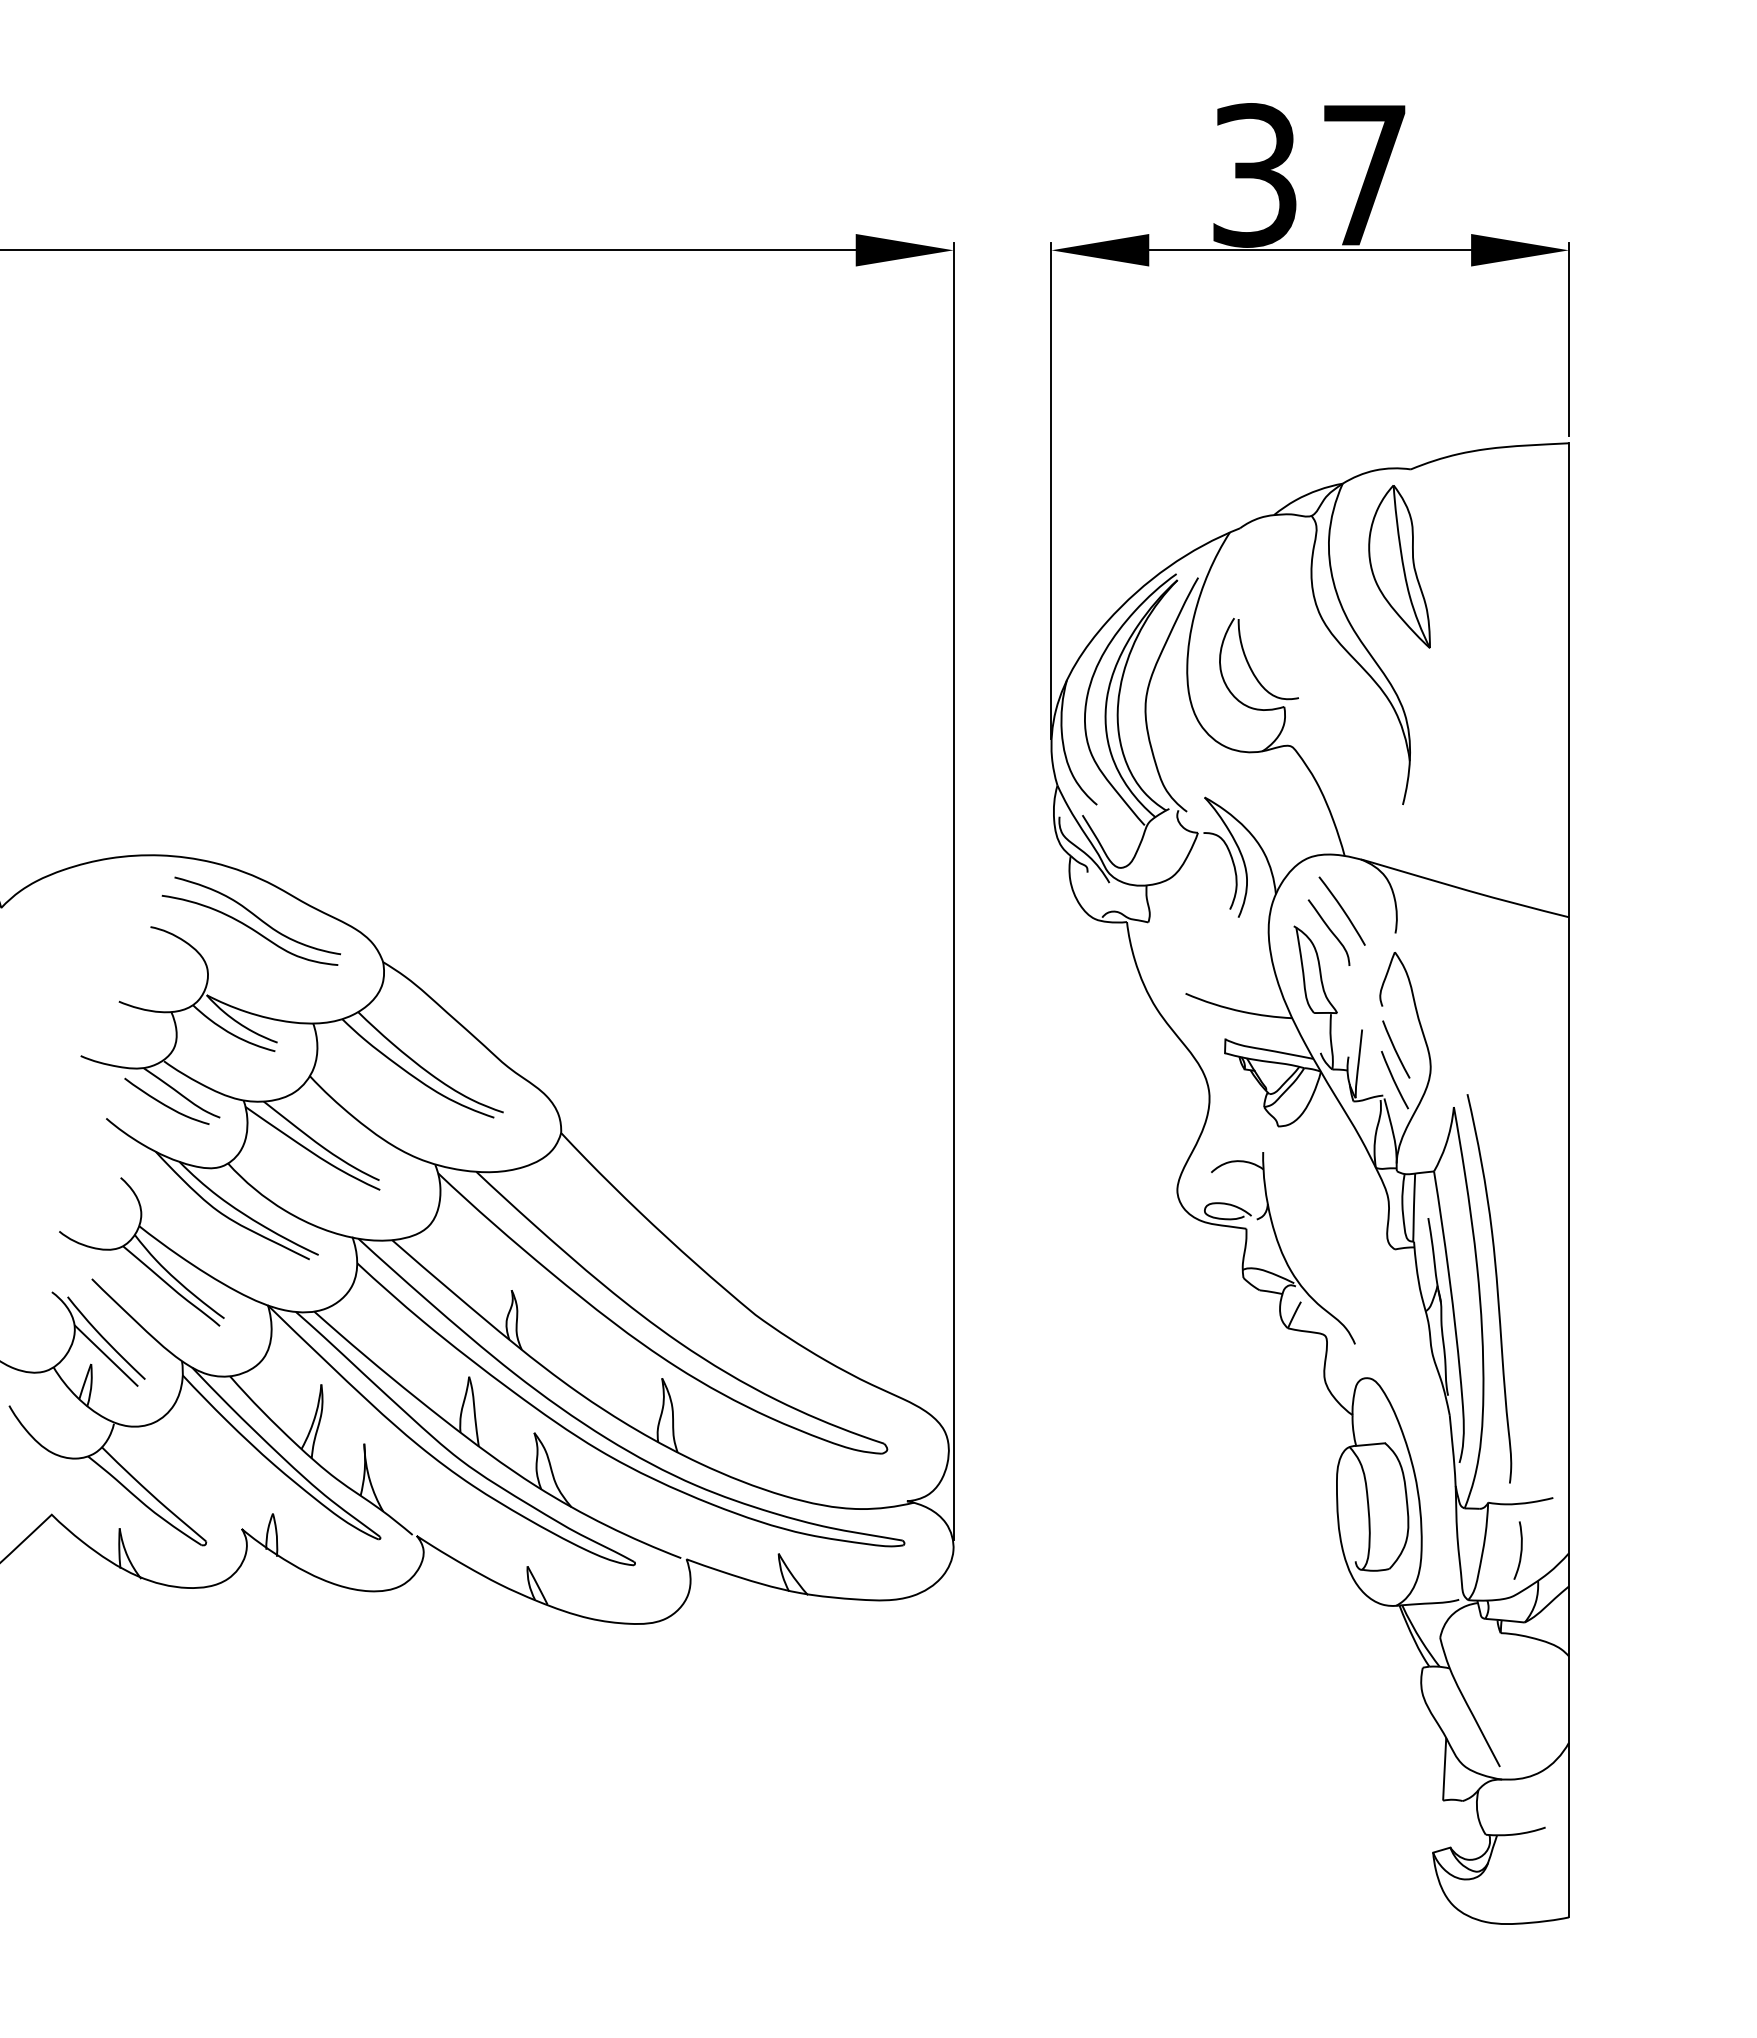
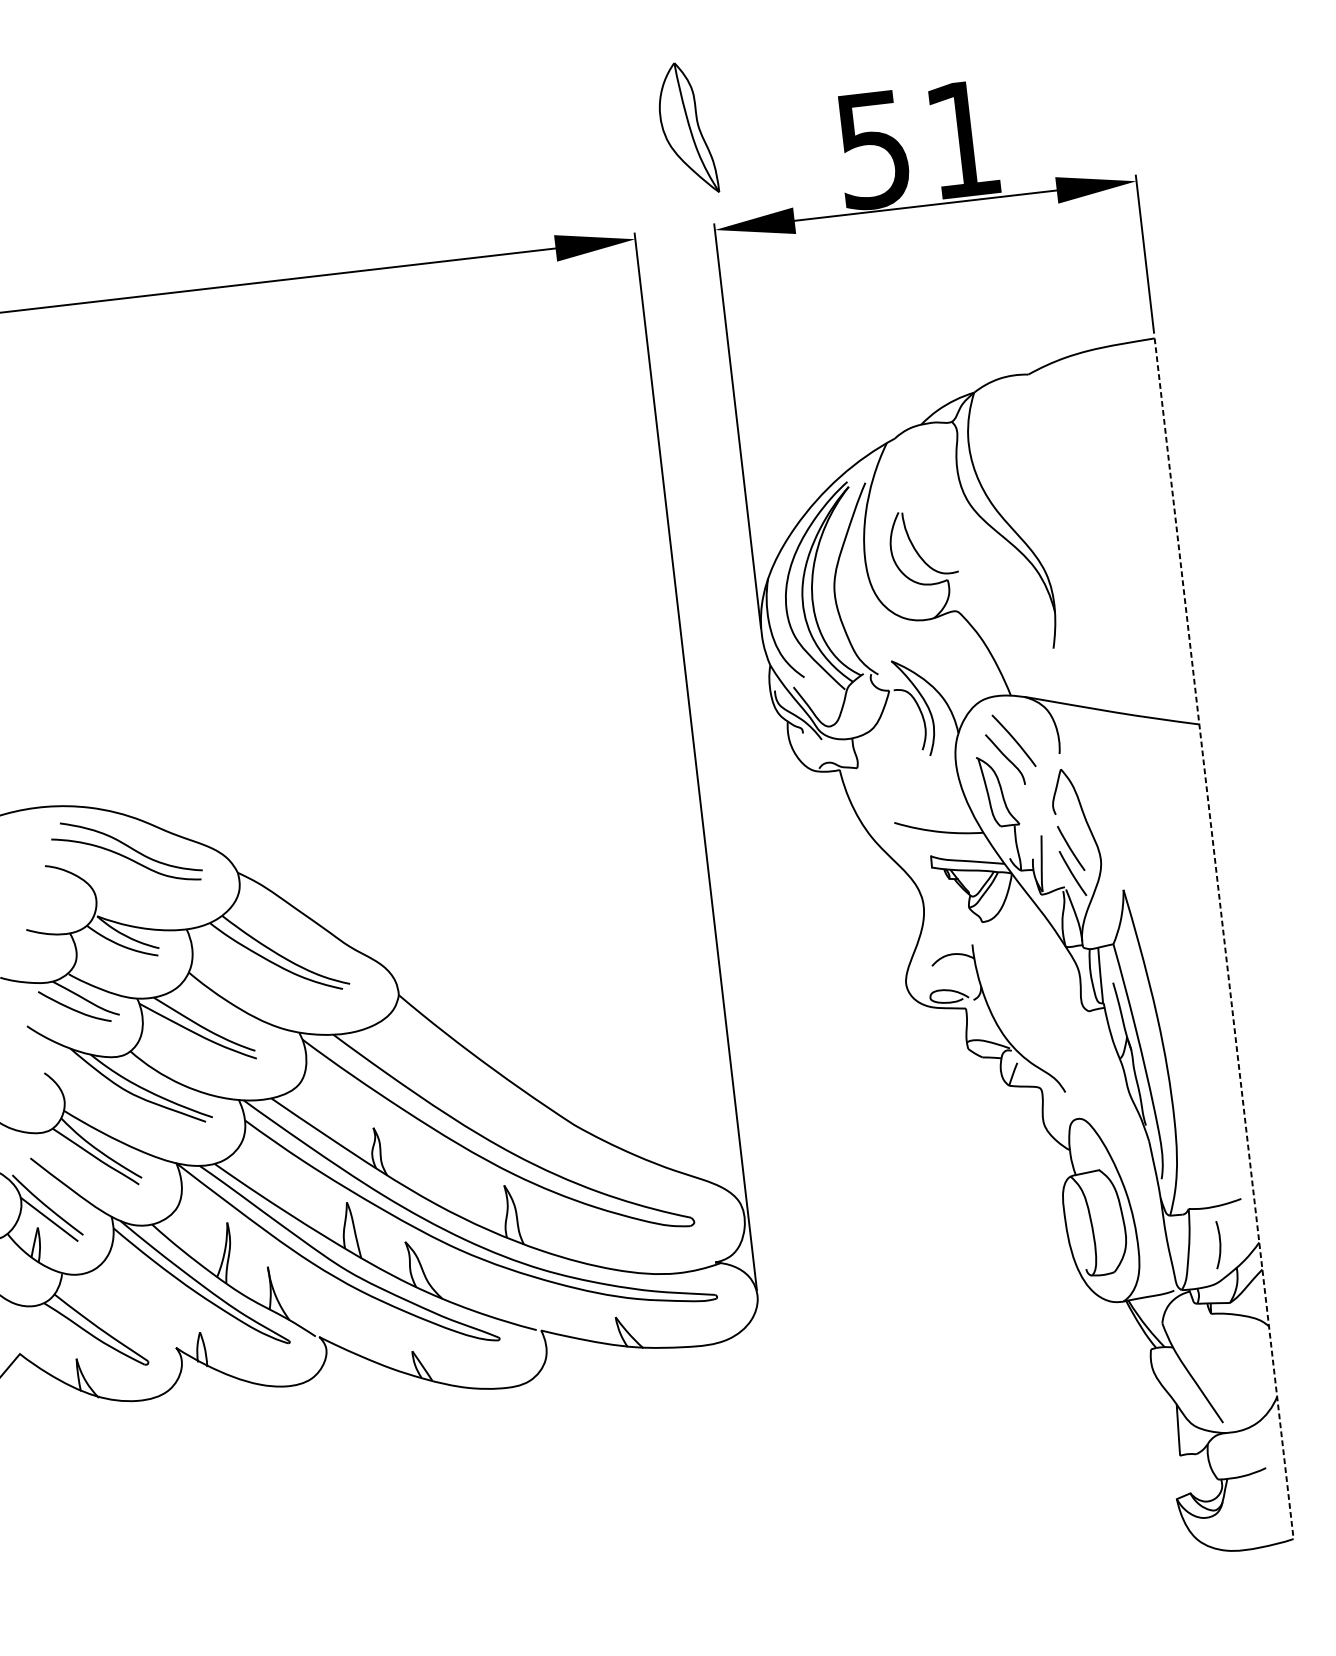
text: (1309, 175) -> (918, 144), 37 -> 51
part: (1399, 566) -> (686, 128), moved
line: (1568, 1180) -> (1223, 938), solid -> dashed
curve: (1496, 1288) -> (1175, 1033), removed

